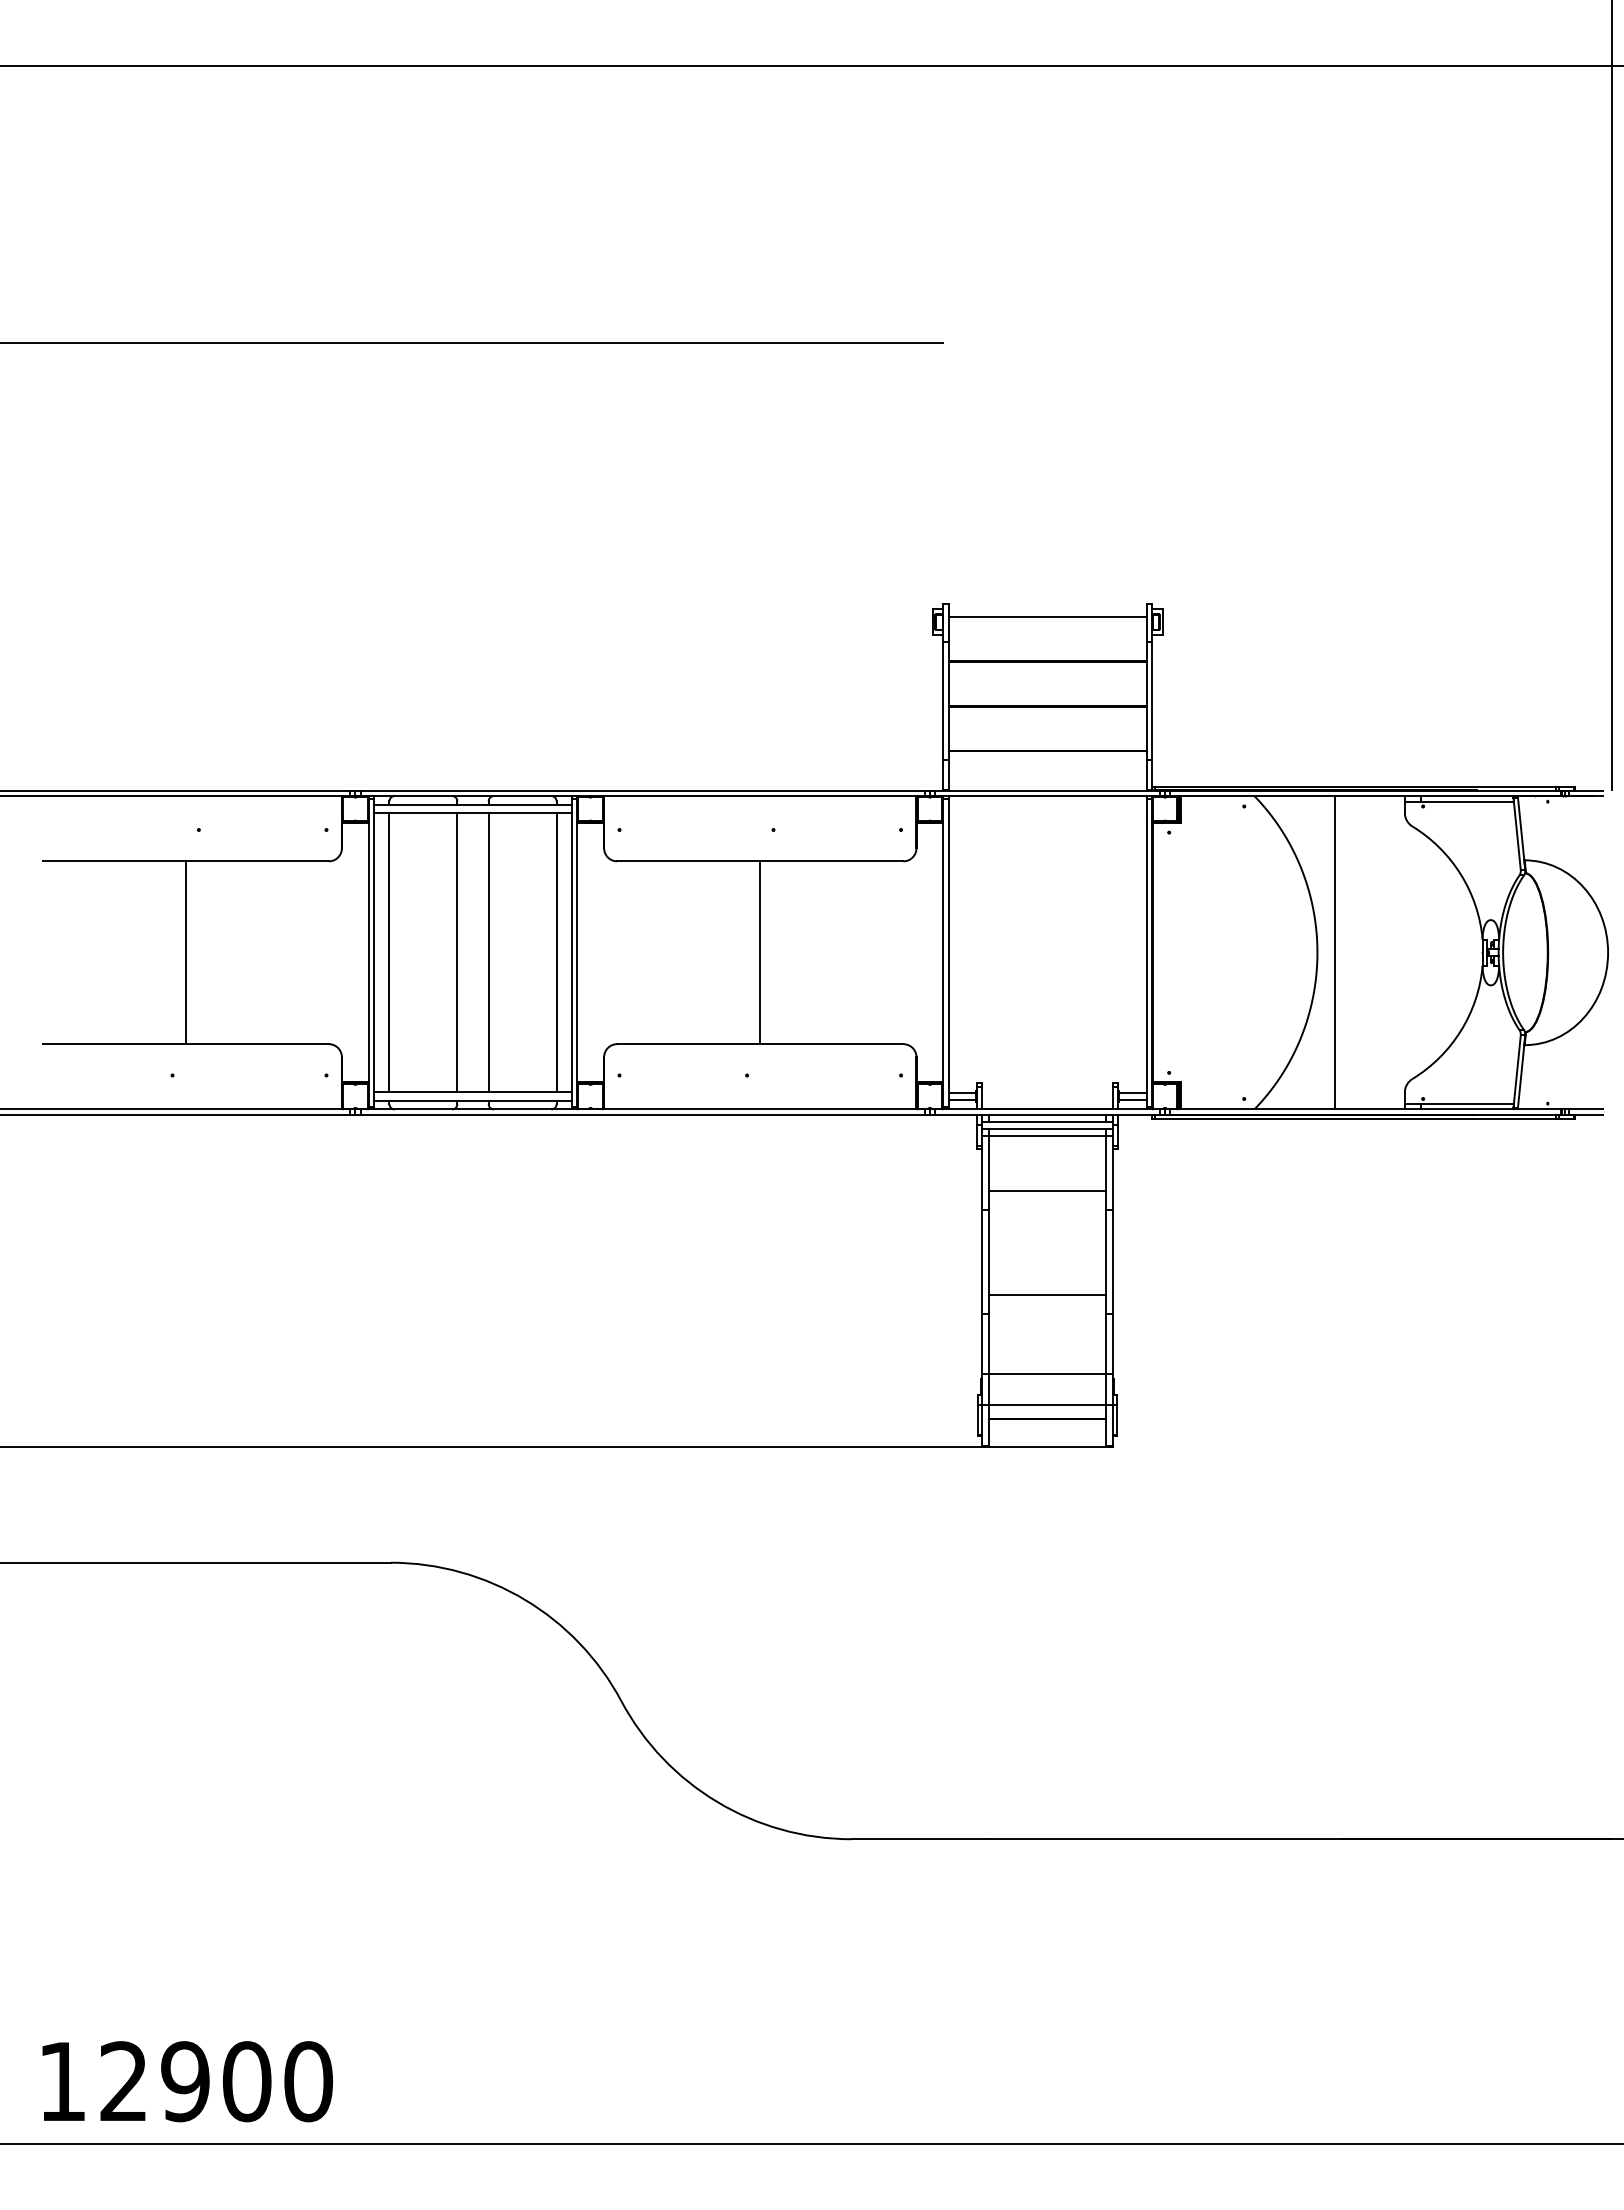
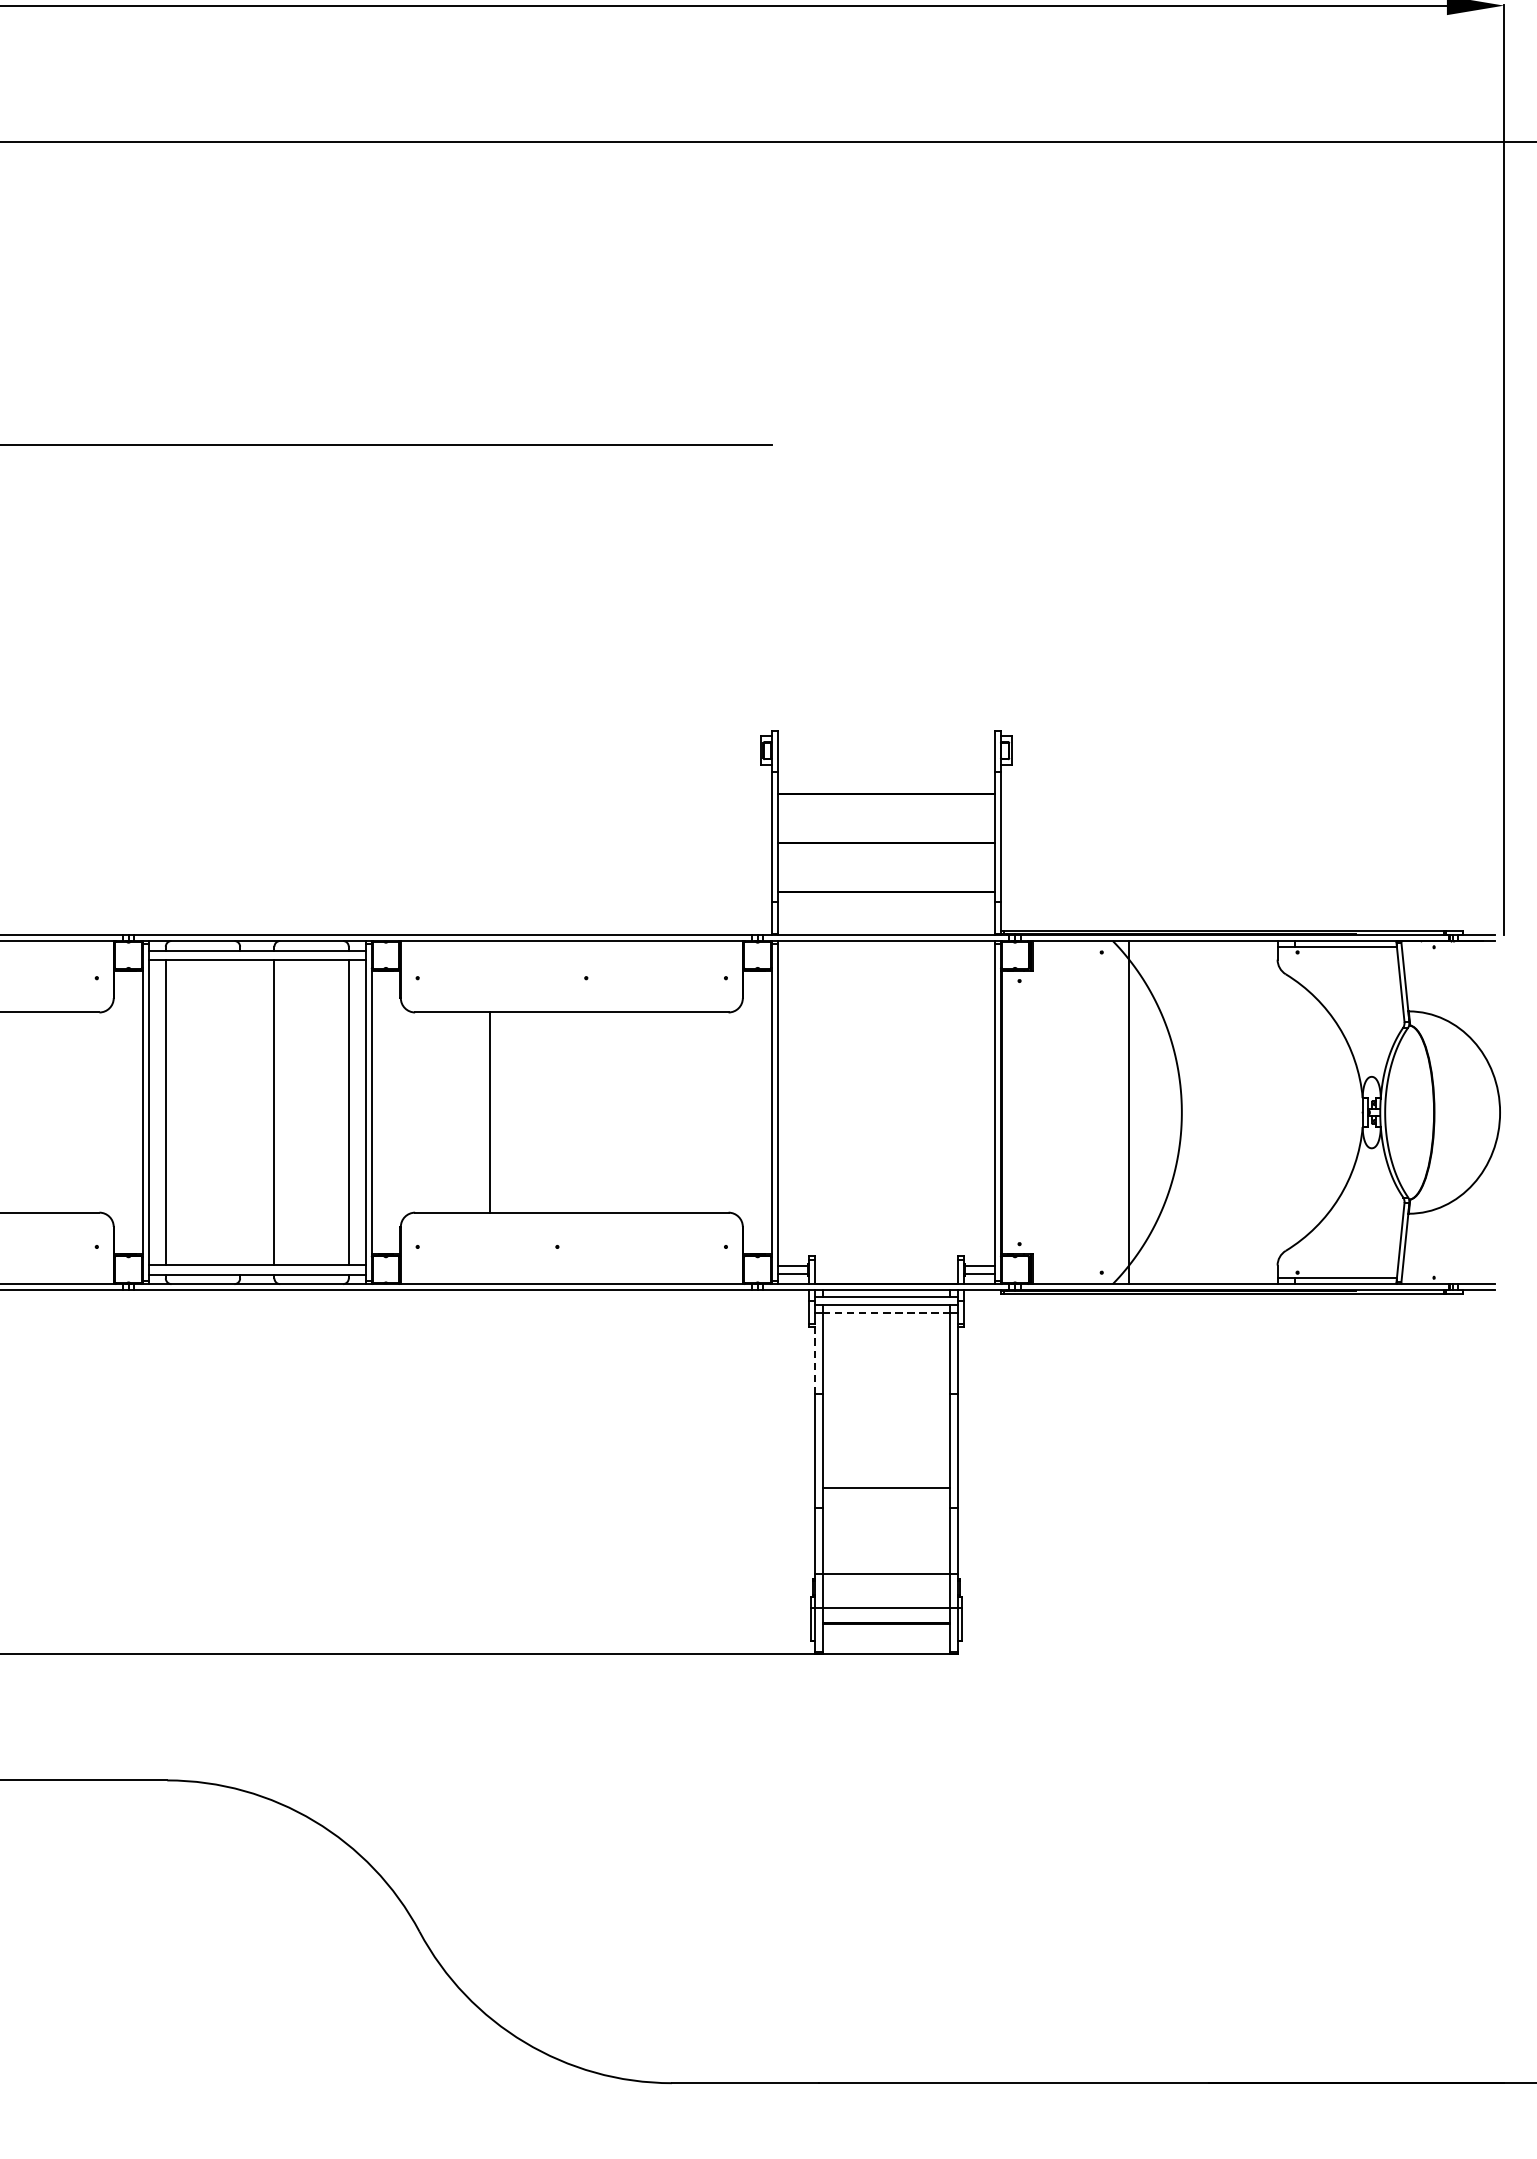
line: (1047, 617) -> (886, 745), removed
line: (457, 952) -> (240, 1112), removed
line: (760, 952) -> (489, 1112), moved
line: (1334, 952) -> (1128, 1112), moved
line: (1048, 1136) -> (887, 1313), solid -> dashed
line: (982, 1177) -> (815, 1358), solid -> dashed
line: (1047, 1191) -> (886, 1373), removed

